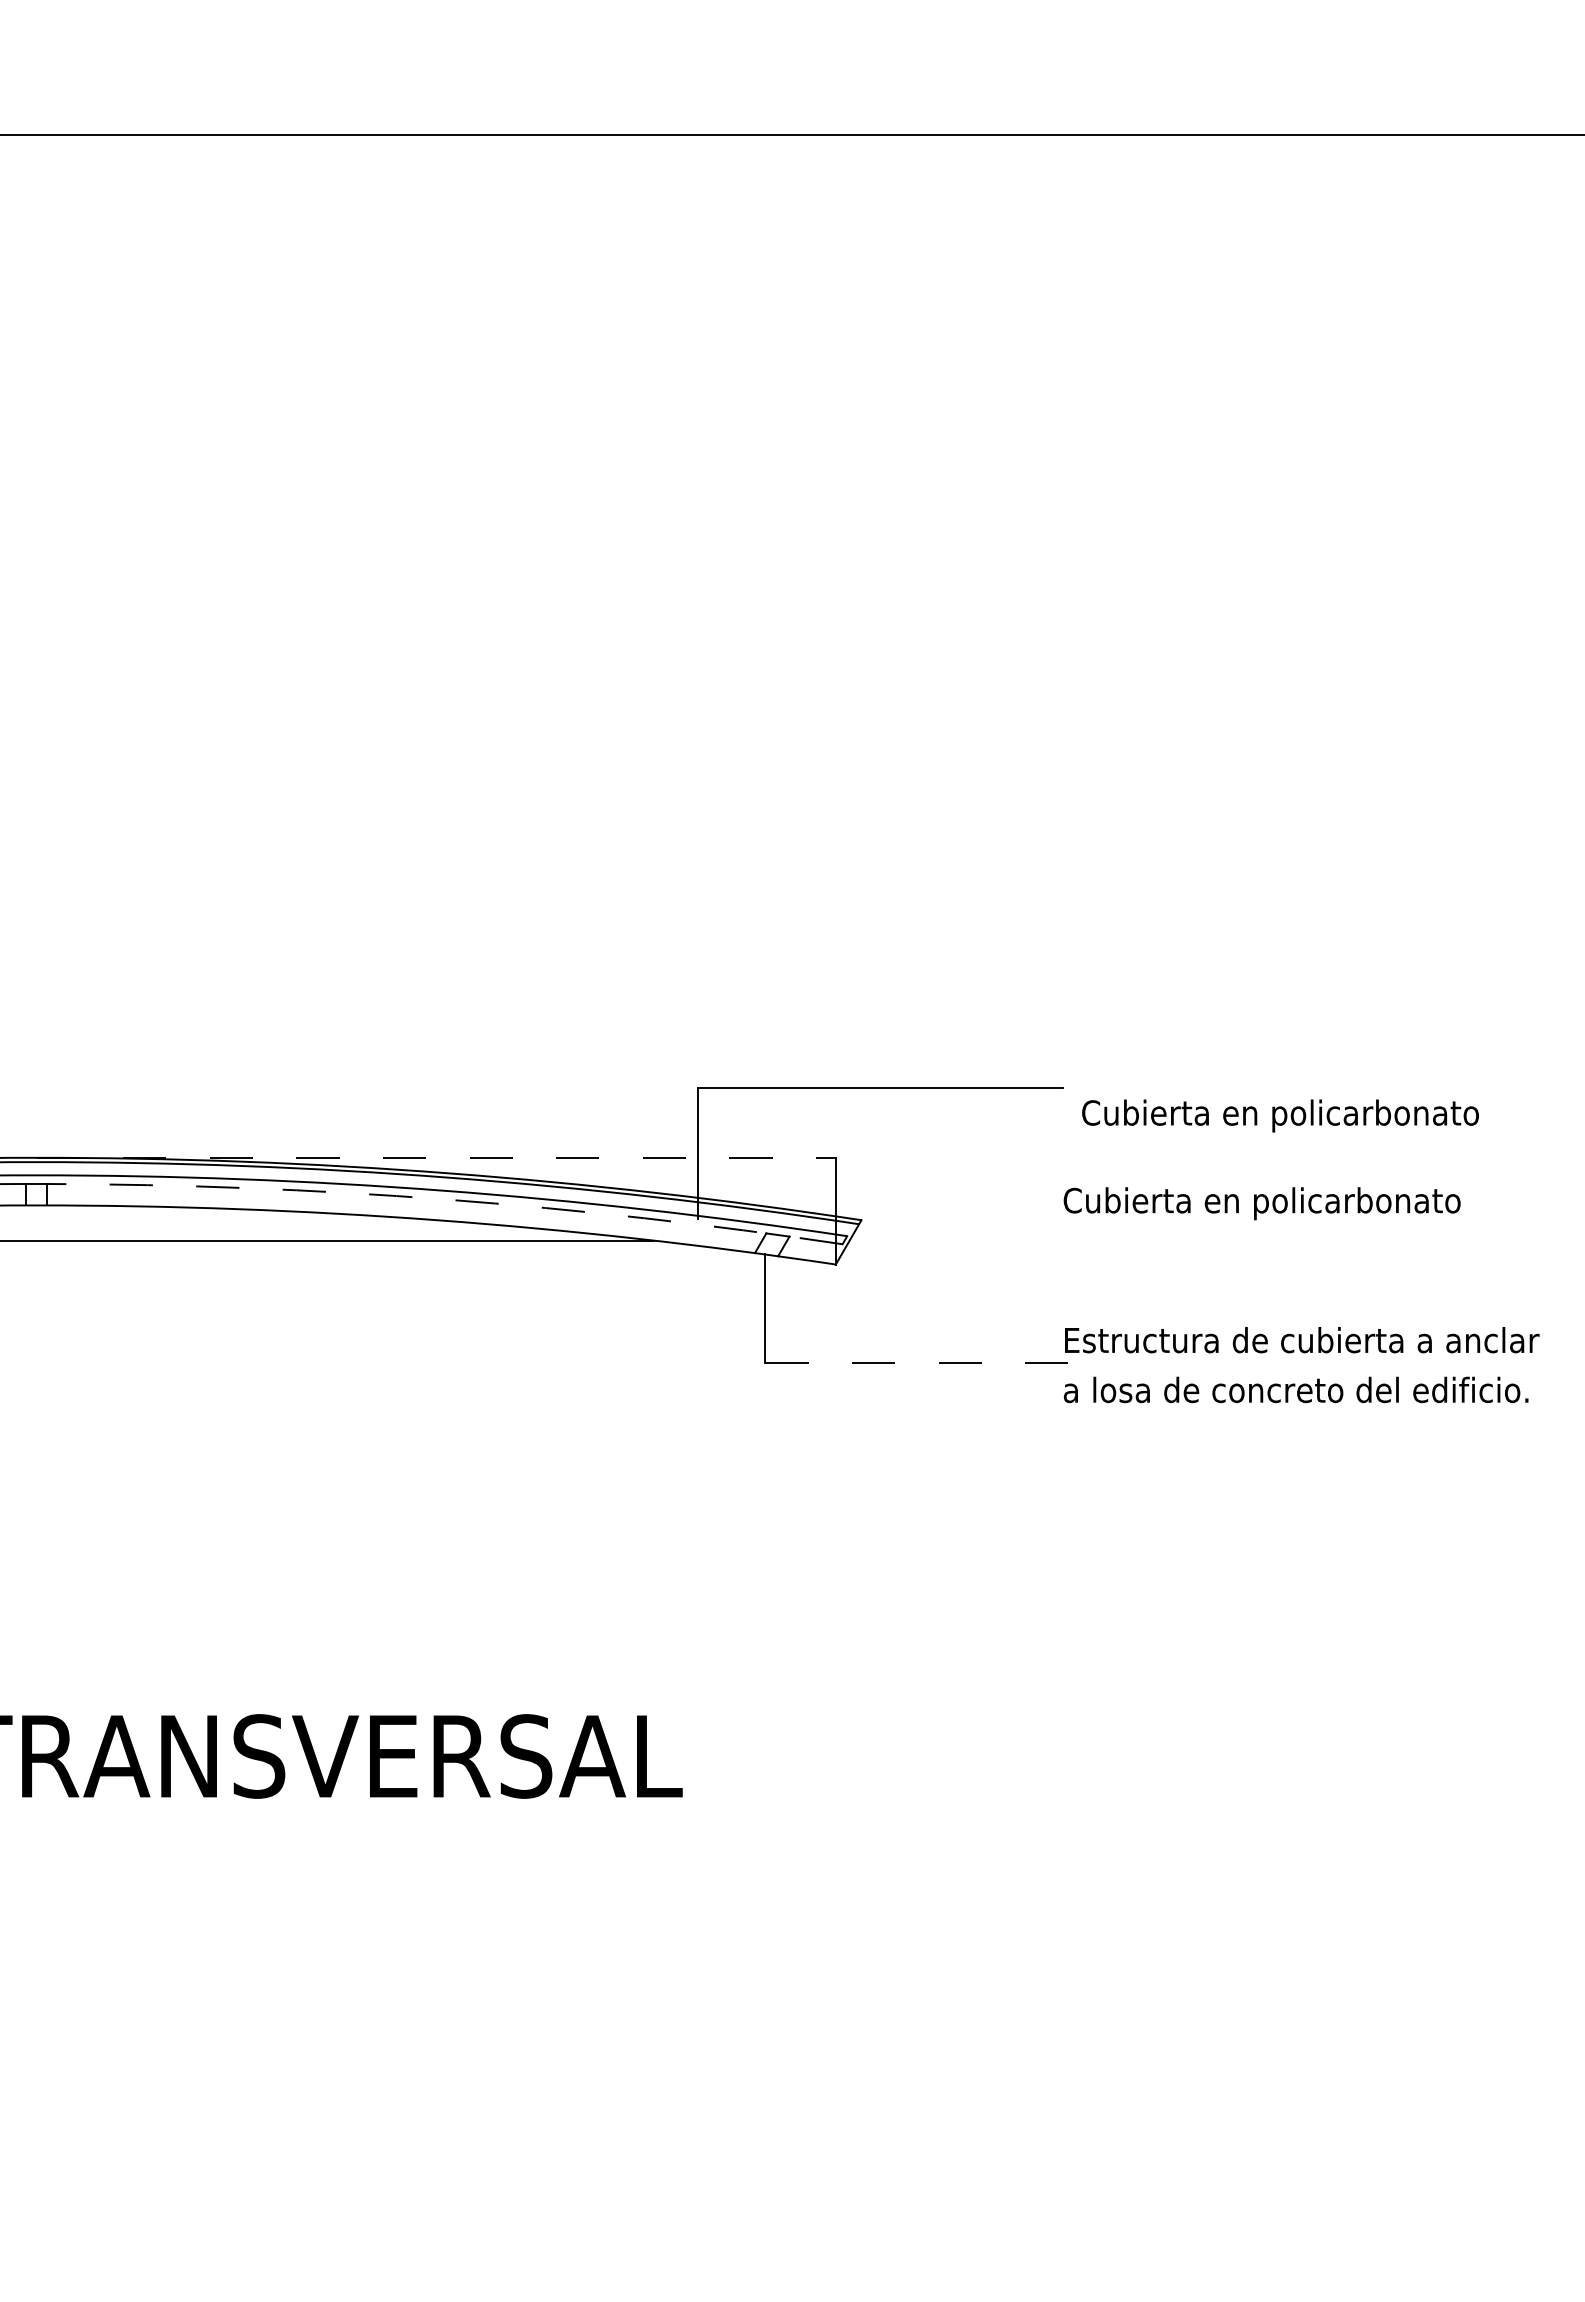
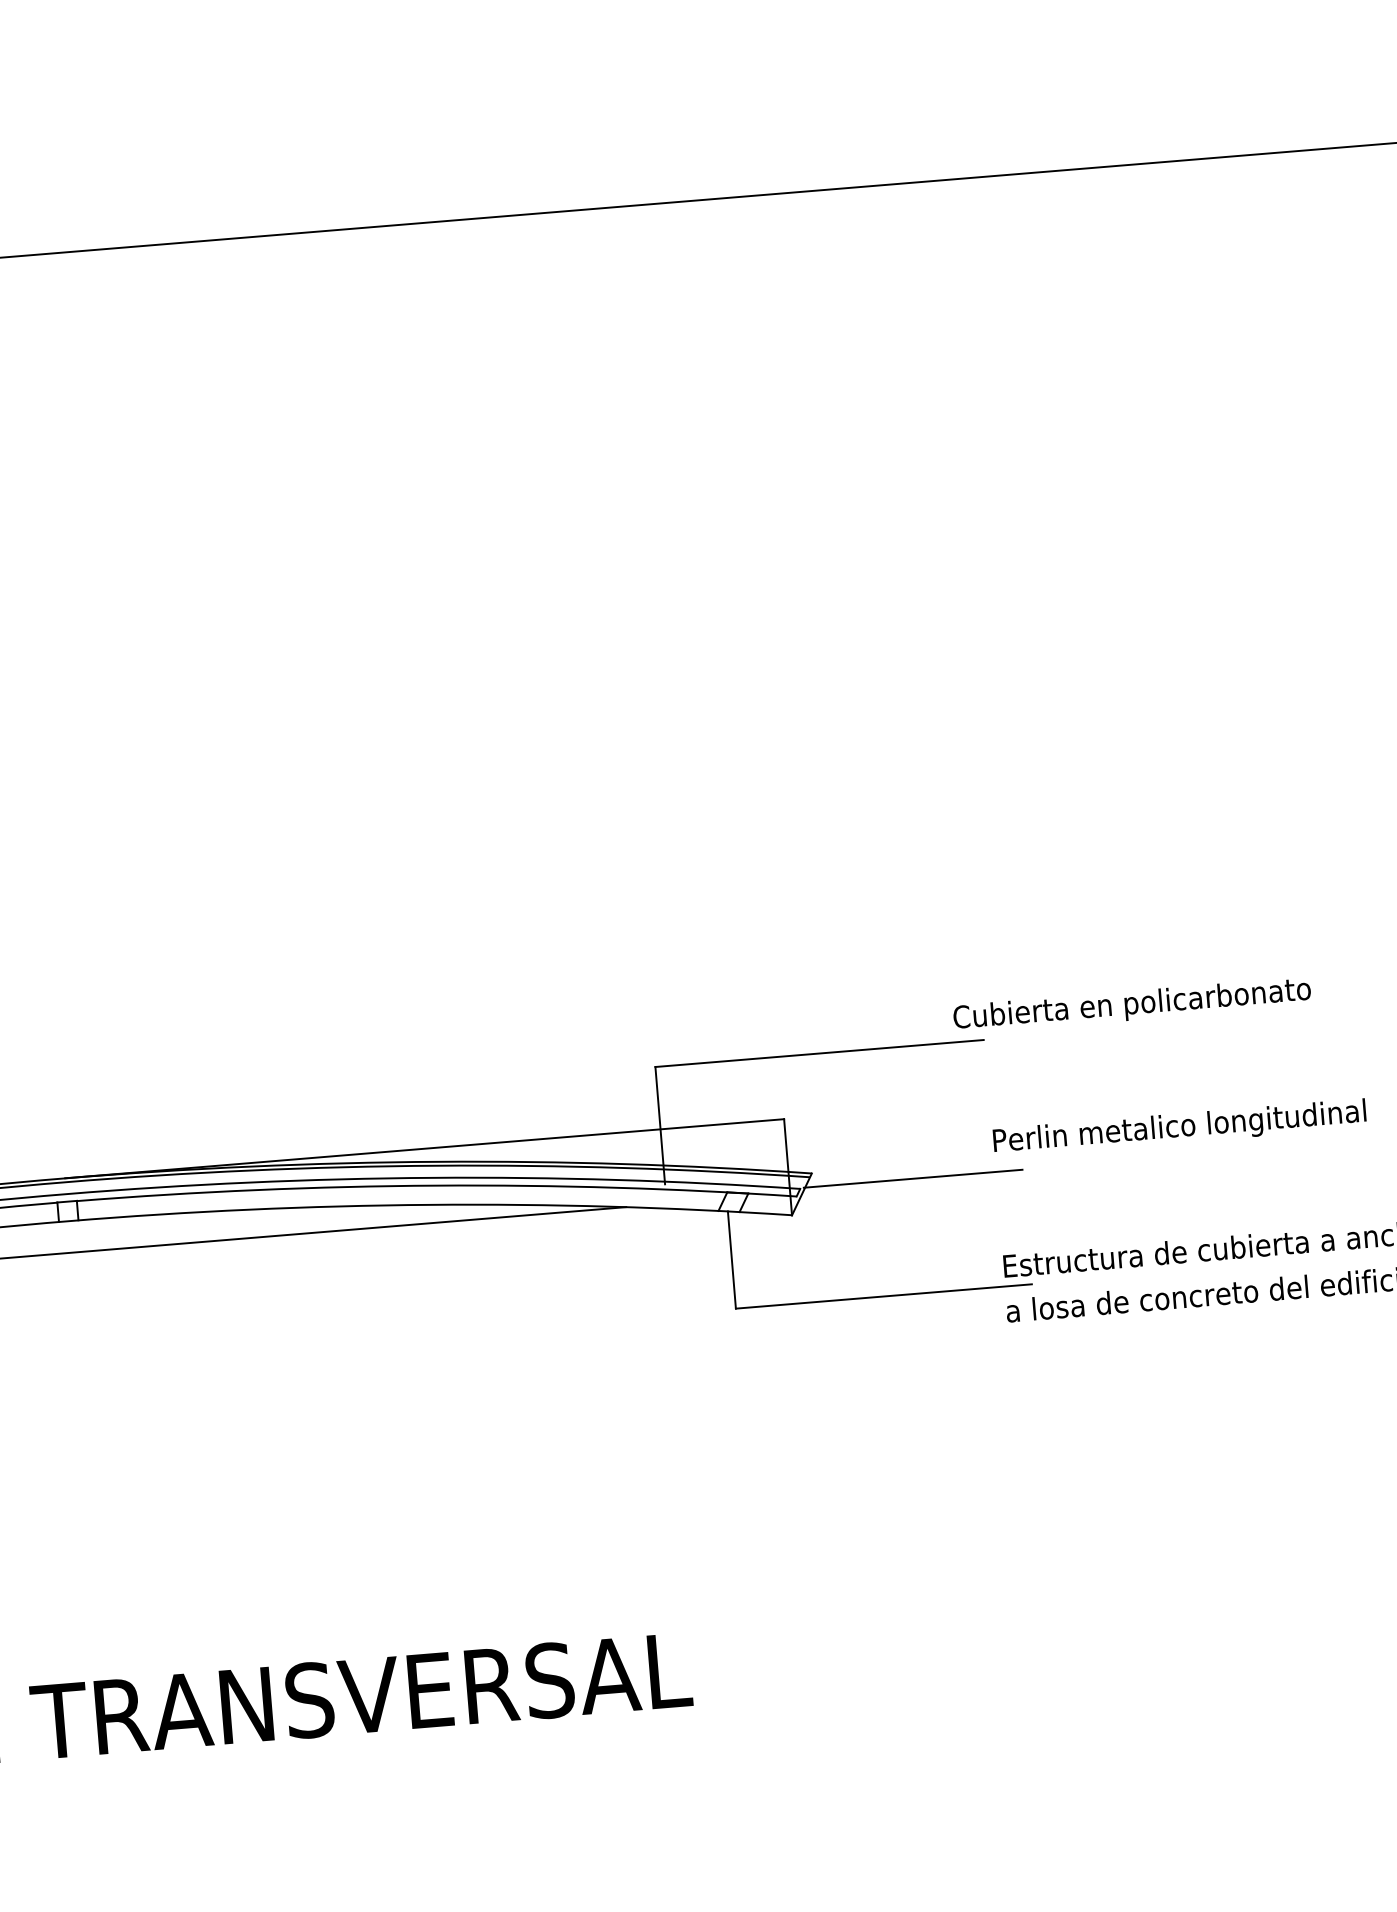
text: (1280, 1115) -> (1132, 1005), moved
line: (436, 1157) -> (424, 1148), dashed -> solid
arc: (446, 1199) -> (437, 1185), dashed -> solid
text: (1270, 1203) -> (1178, 1128), Cubierta en policarbonato -> Perlin metalico longitudinal
line: (972, 1235) -> (912, 1179), added
line: (929, 1362) -> (883, 1296), dashed -> solid

